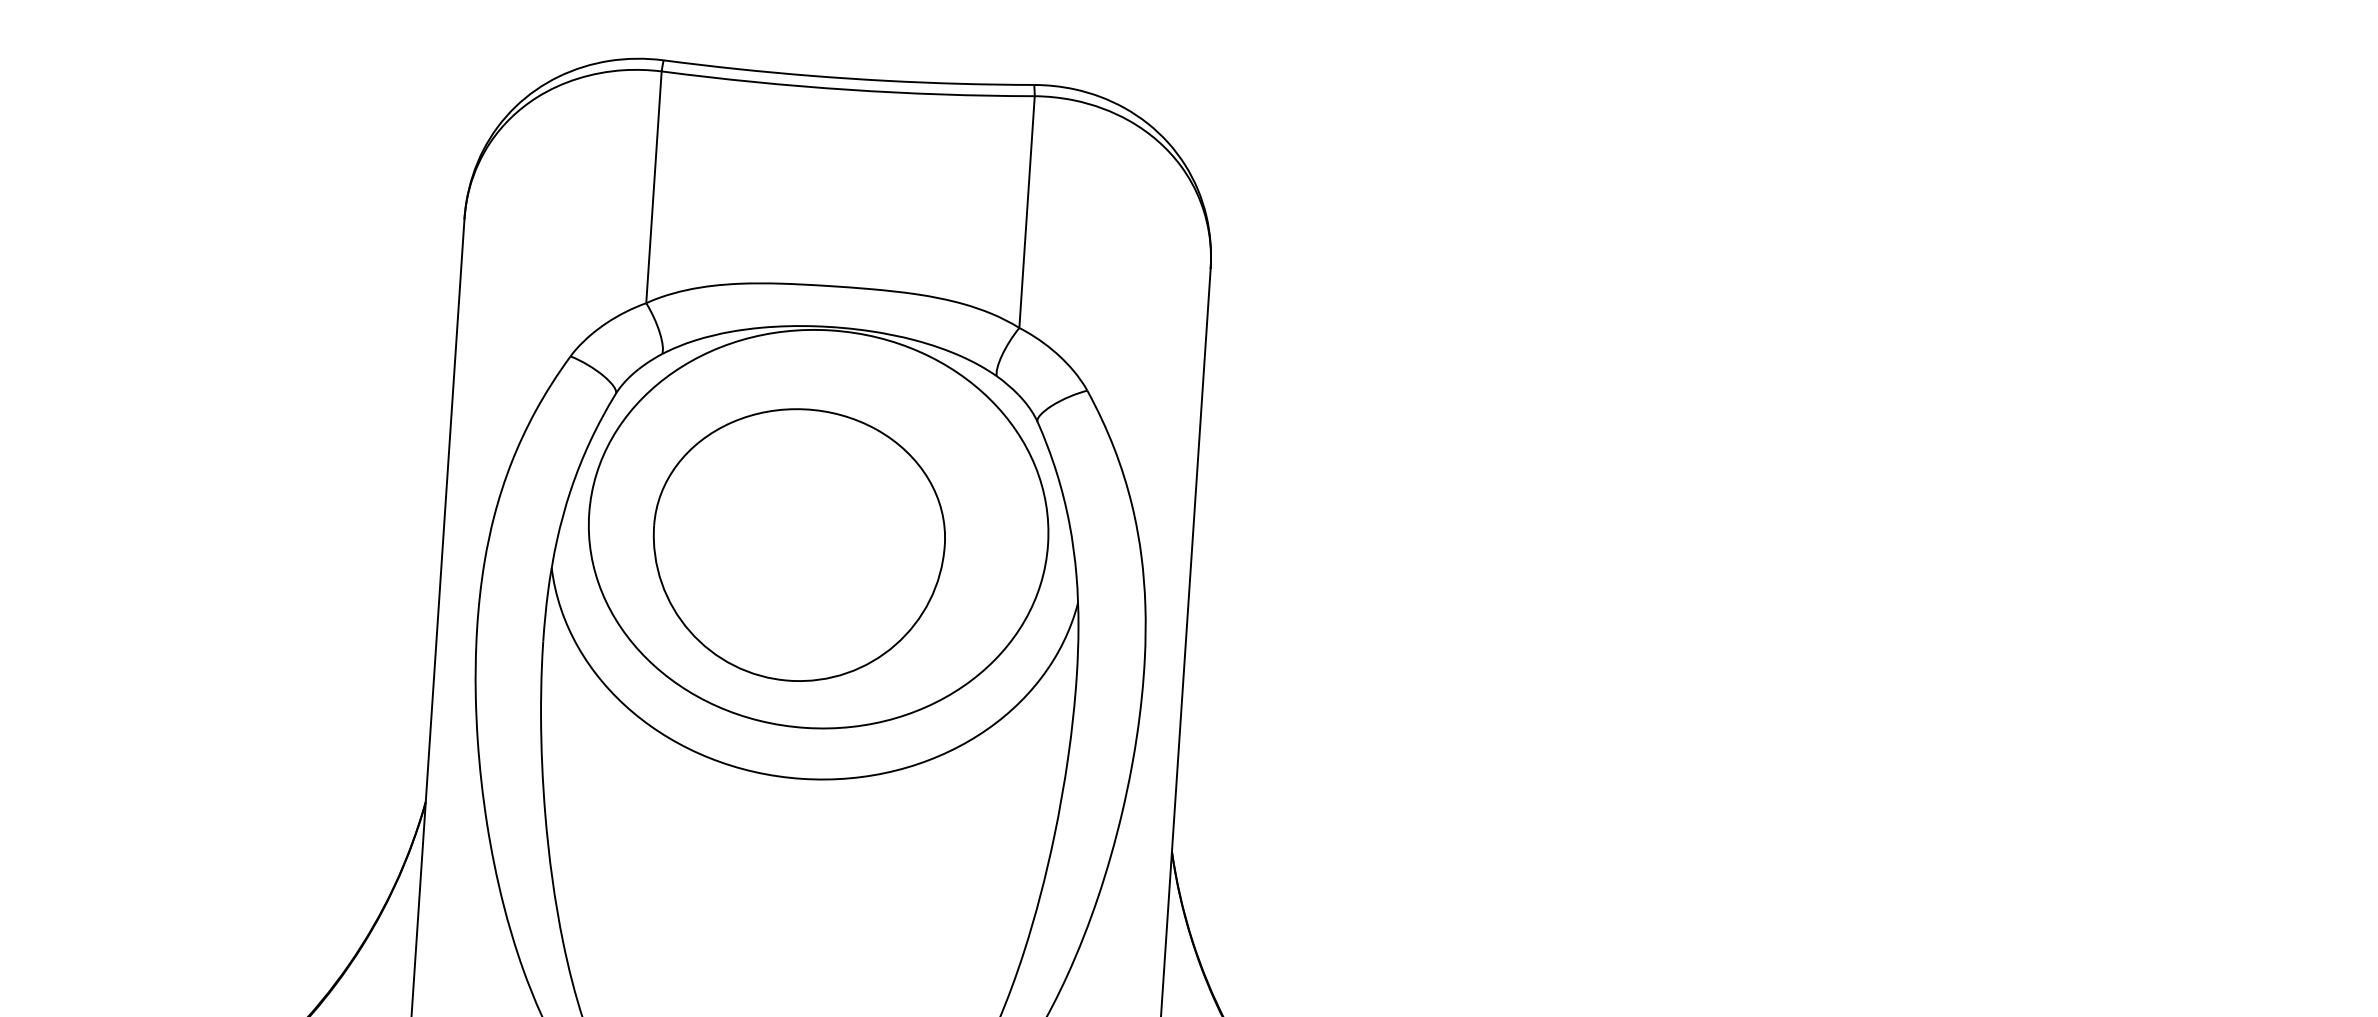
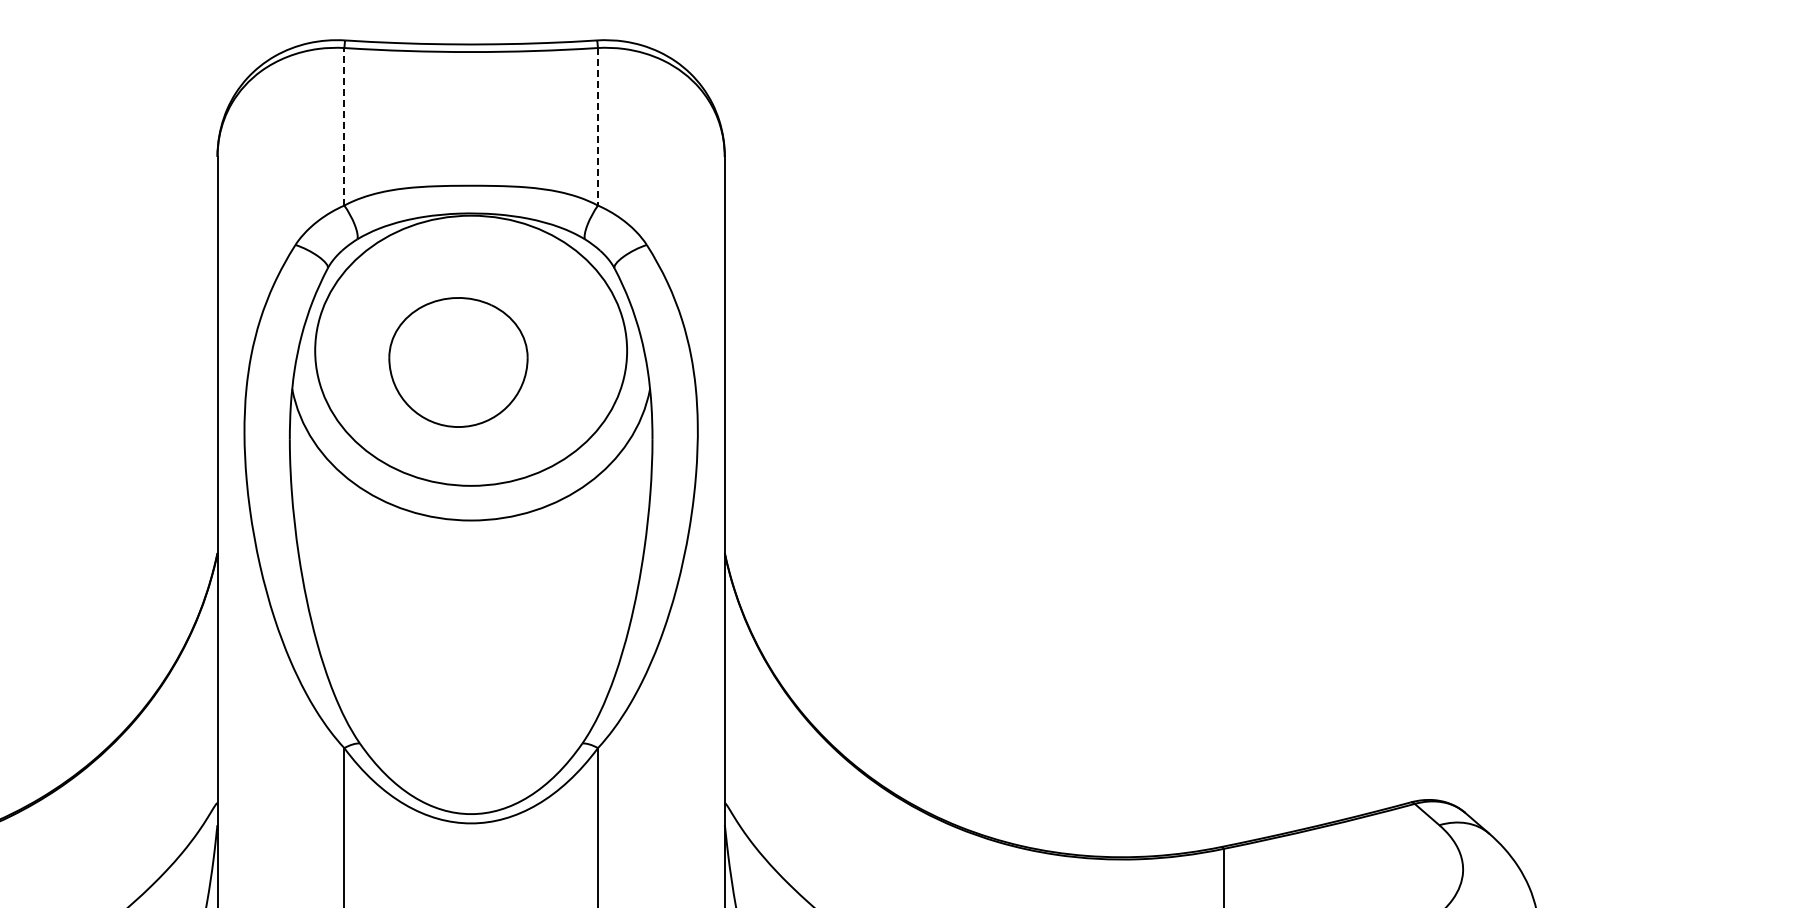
line: (654, 186) -> (344, 126), solid -> dashed
line: (1026, 211) -> (597, 126), solid -> dashed
part: (798, 545) -> (458, 362), size x0.7

